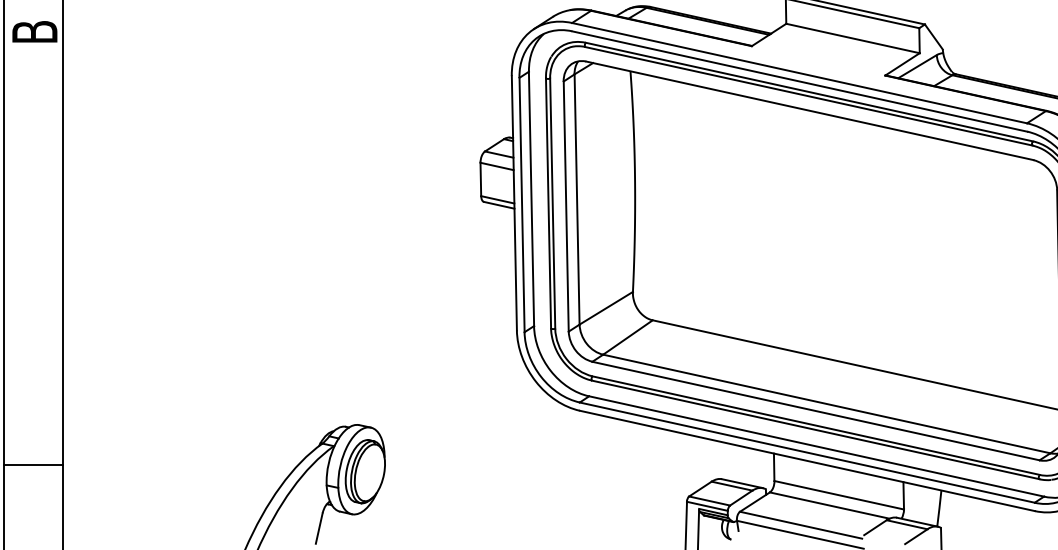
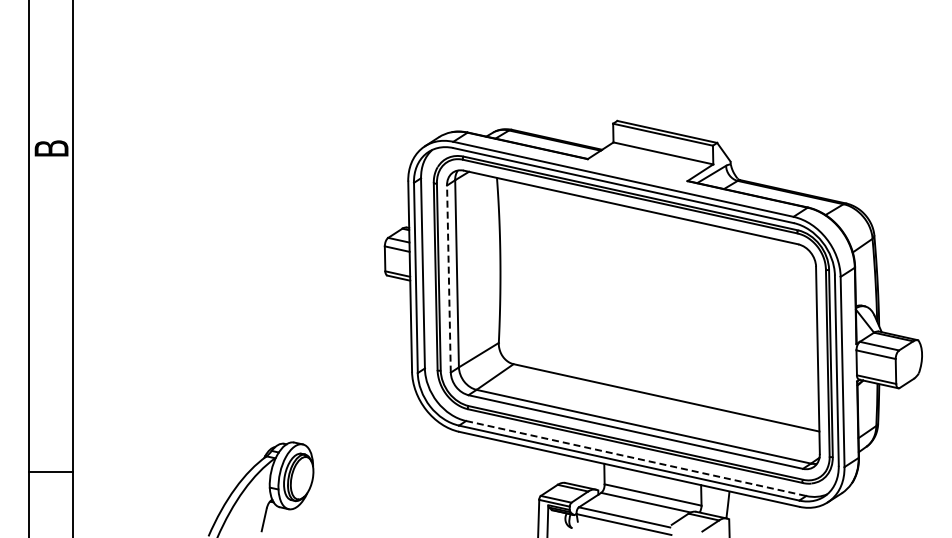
line: (565, 207) -> (448, 279), solid -> dashed
line: (817, 446) -> (636, 458), solid -> dashed

